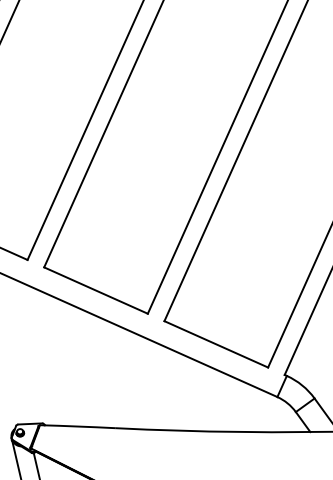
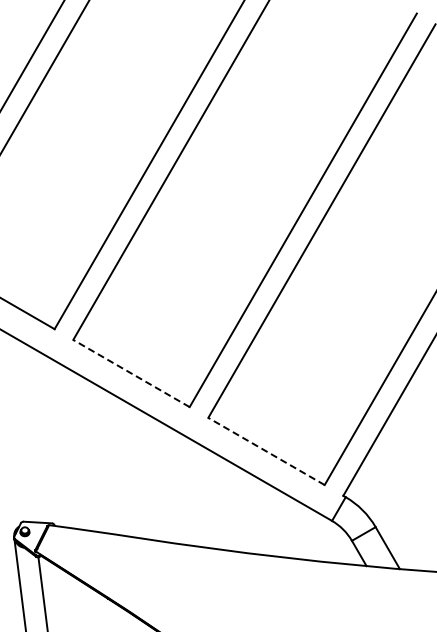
line: (96, 290) -> (131, 373), solid -> dashed
line: (216, 344) -> (266, 451), solid -> dashed

